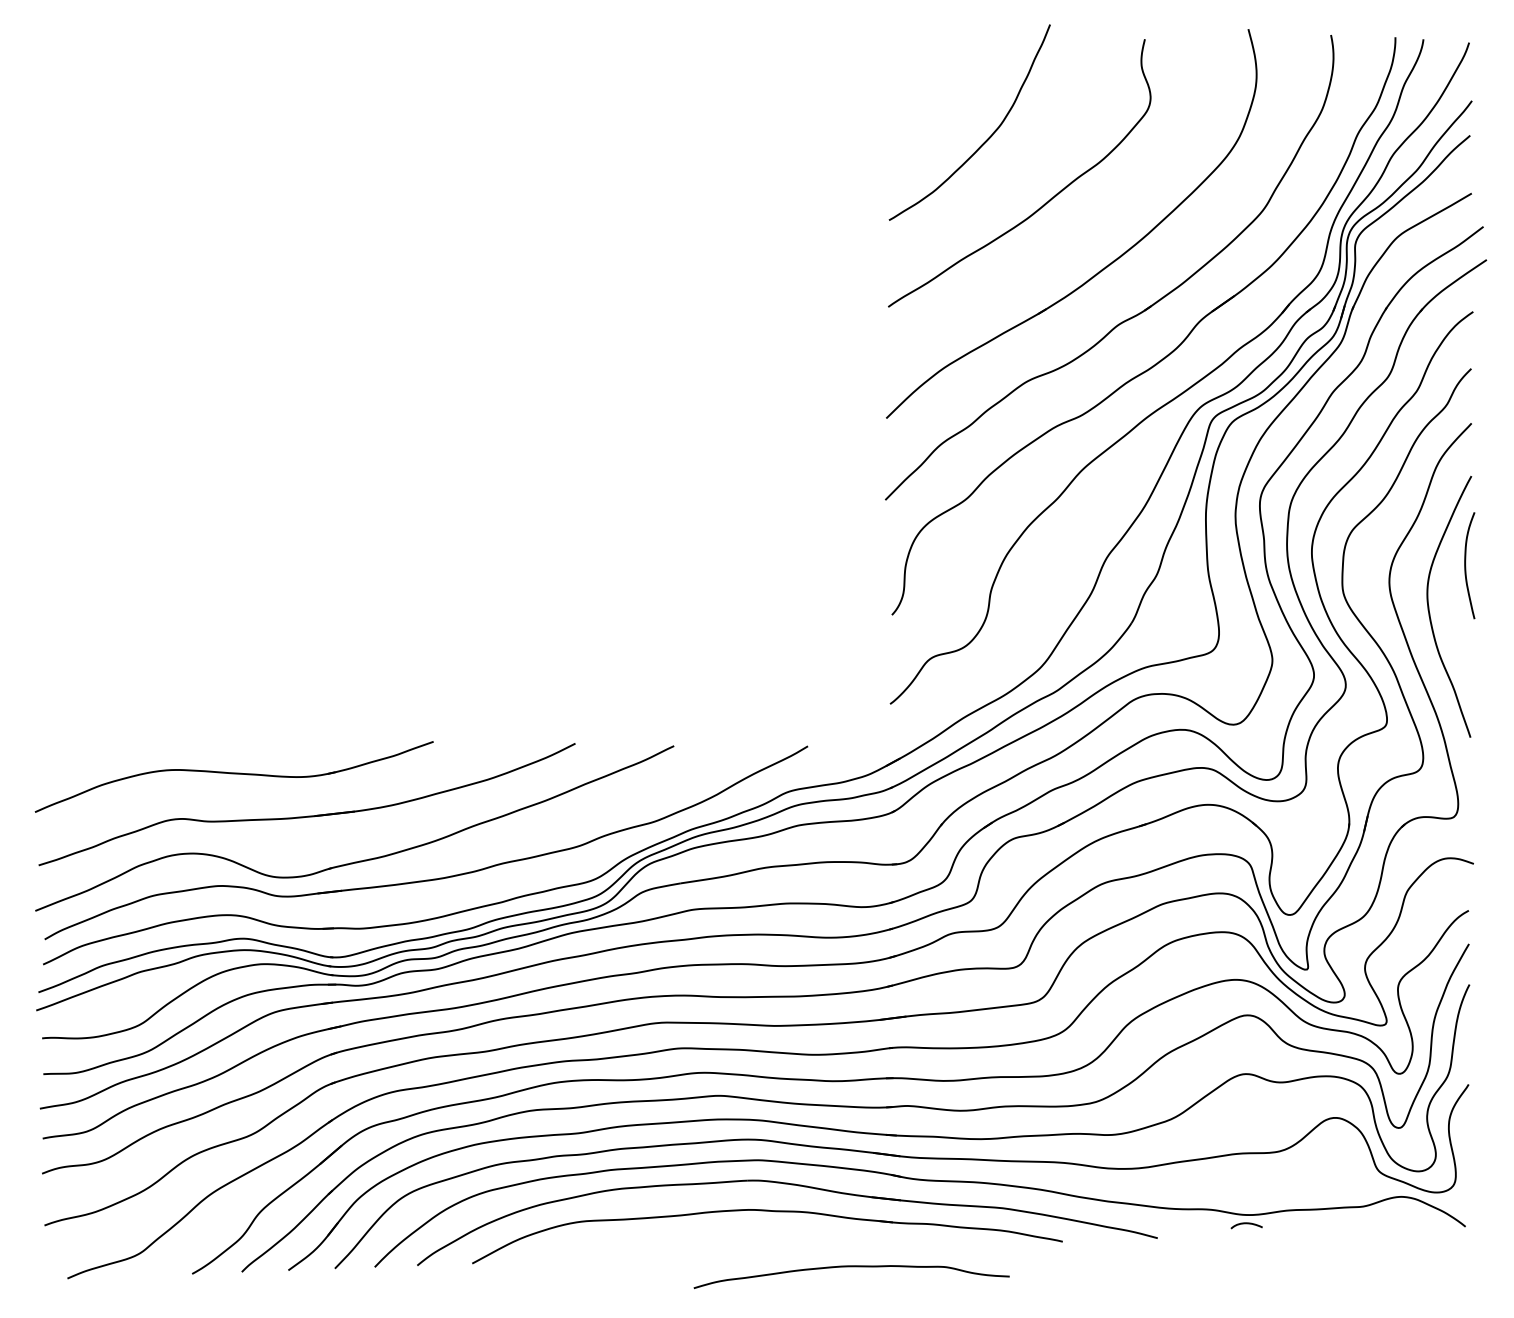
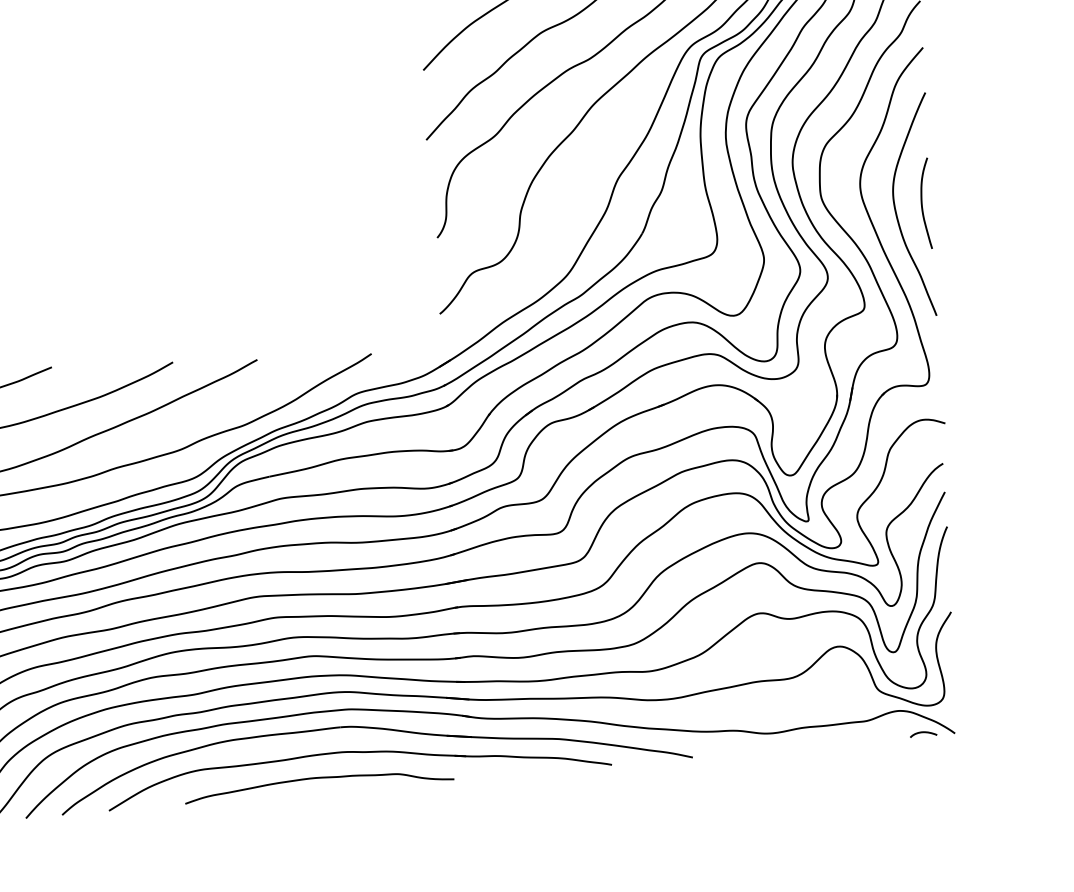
curve: (1466, 565) -> (922, 203), moved
curve: (1246, 1224) -> (923, 733), moved
curve: (851, 1267) -> (318, 778), moved

